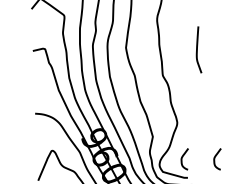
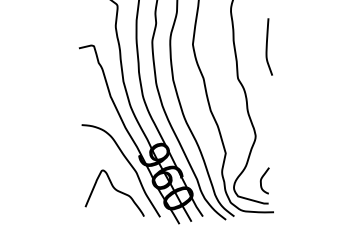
curve: (197, 49) -> (267, 46), moved
curve: (215, 158) -> (302, 179), removed

